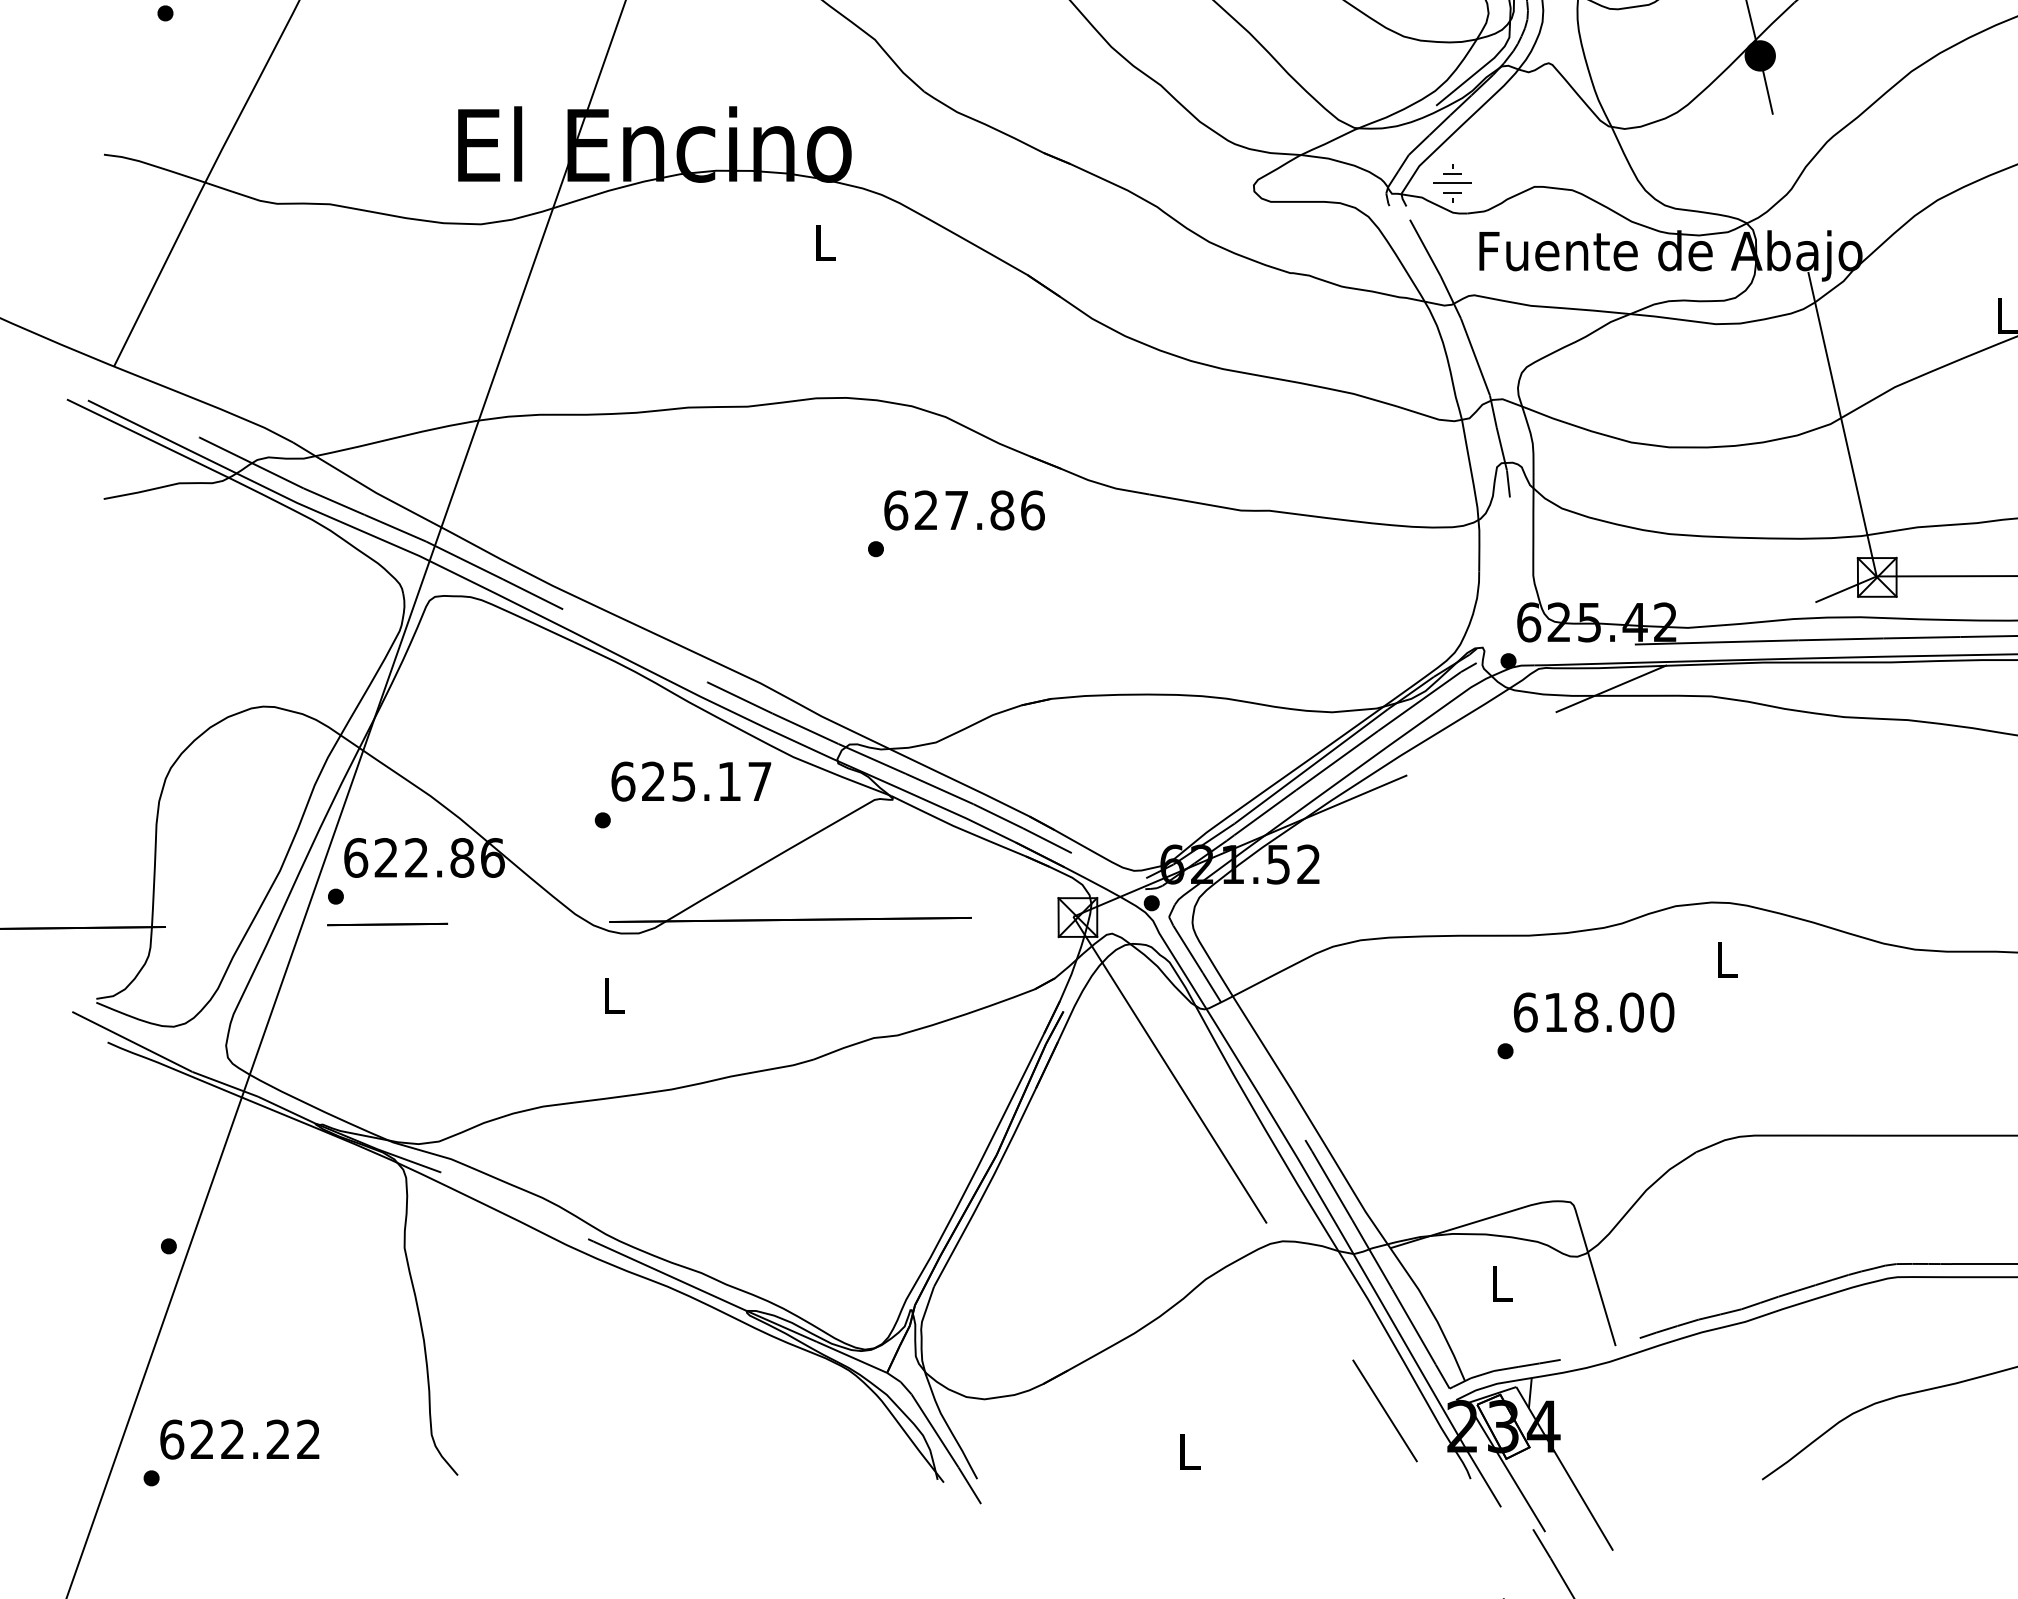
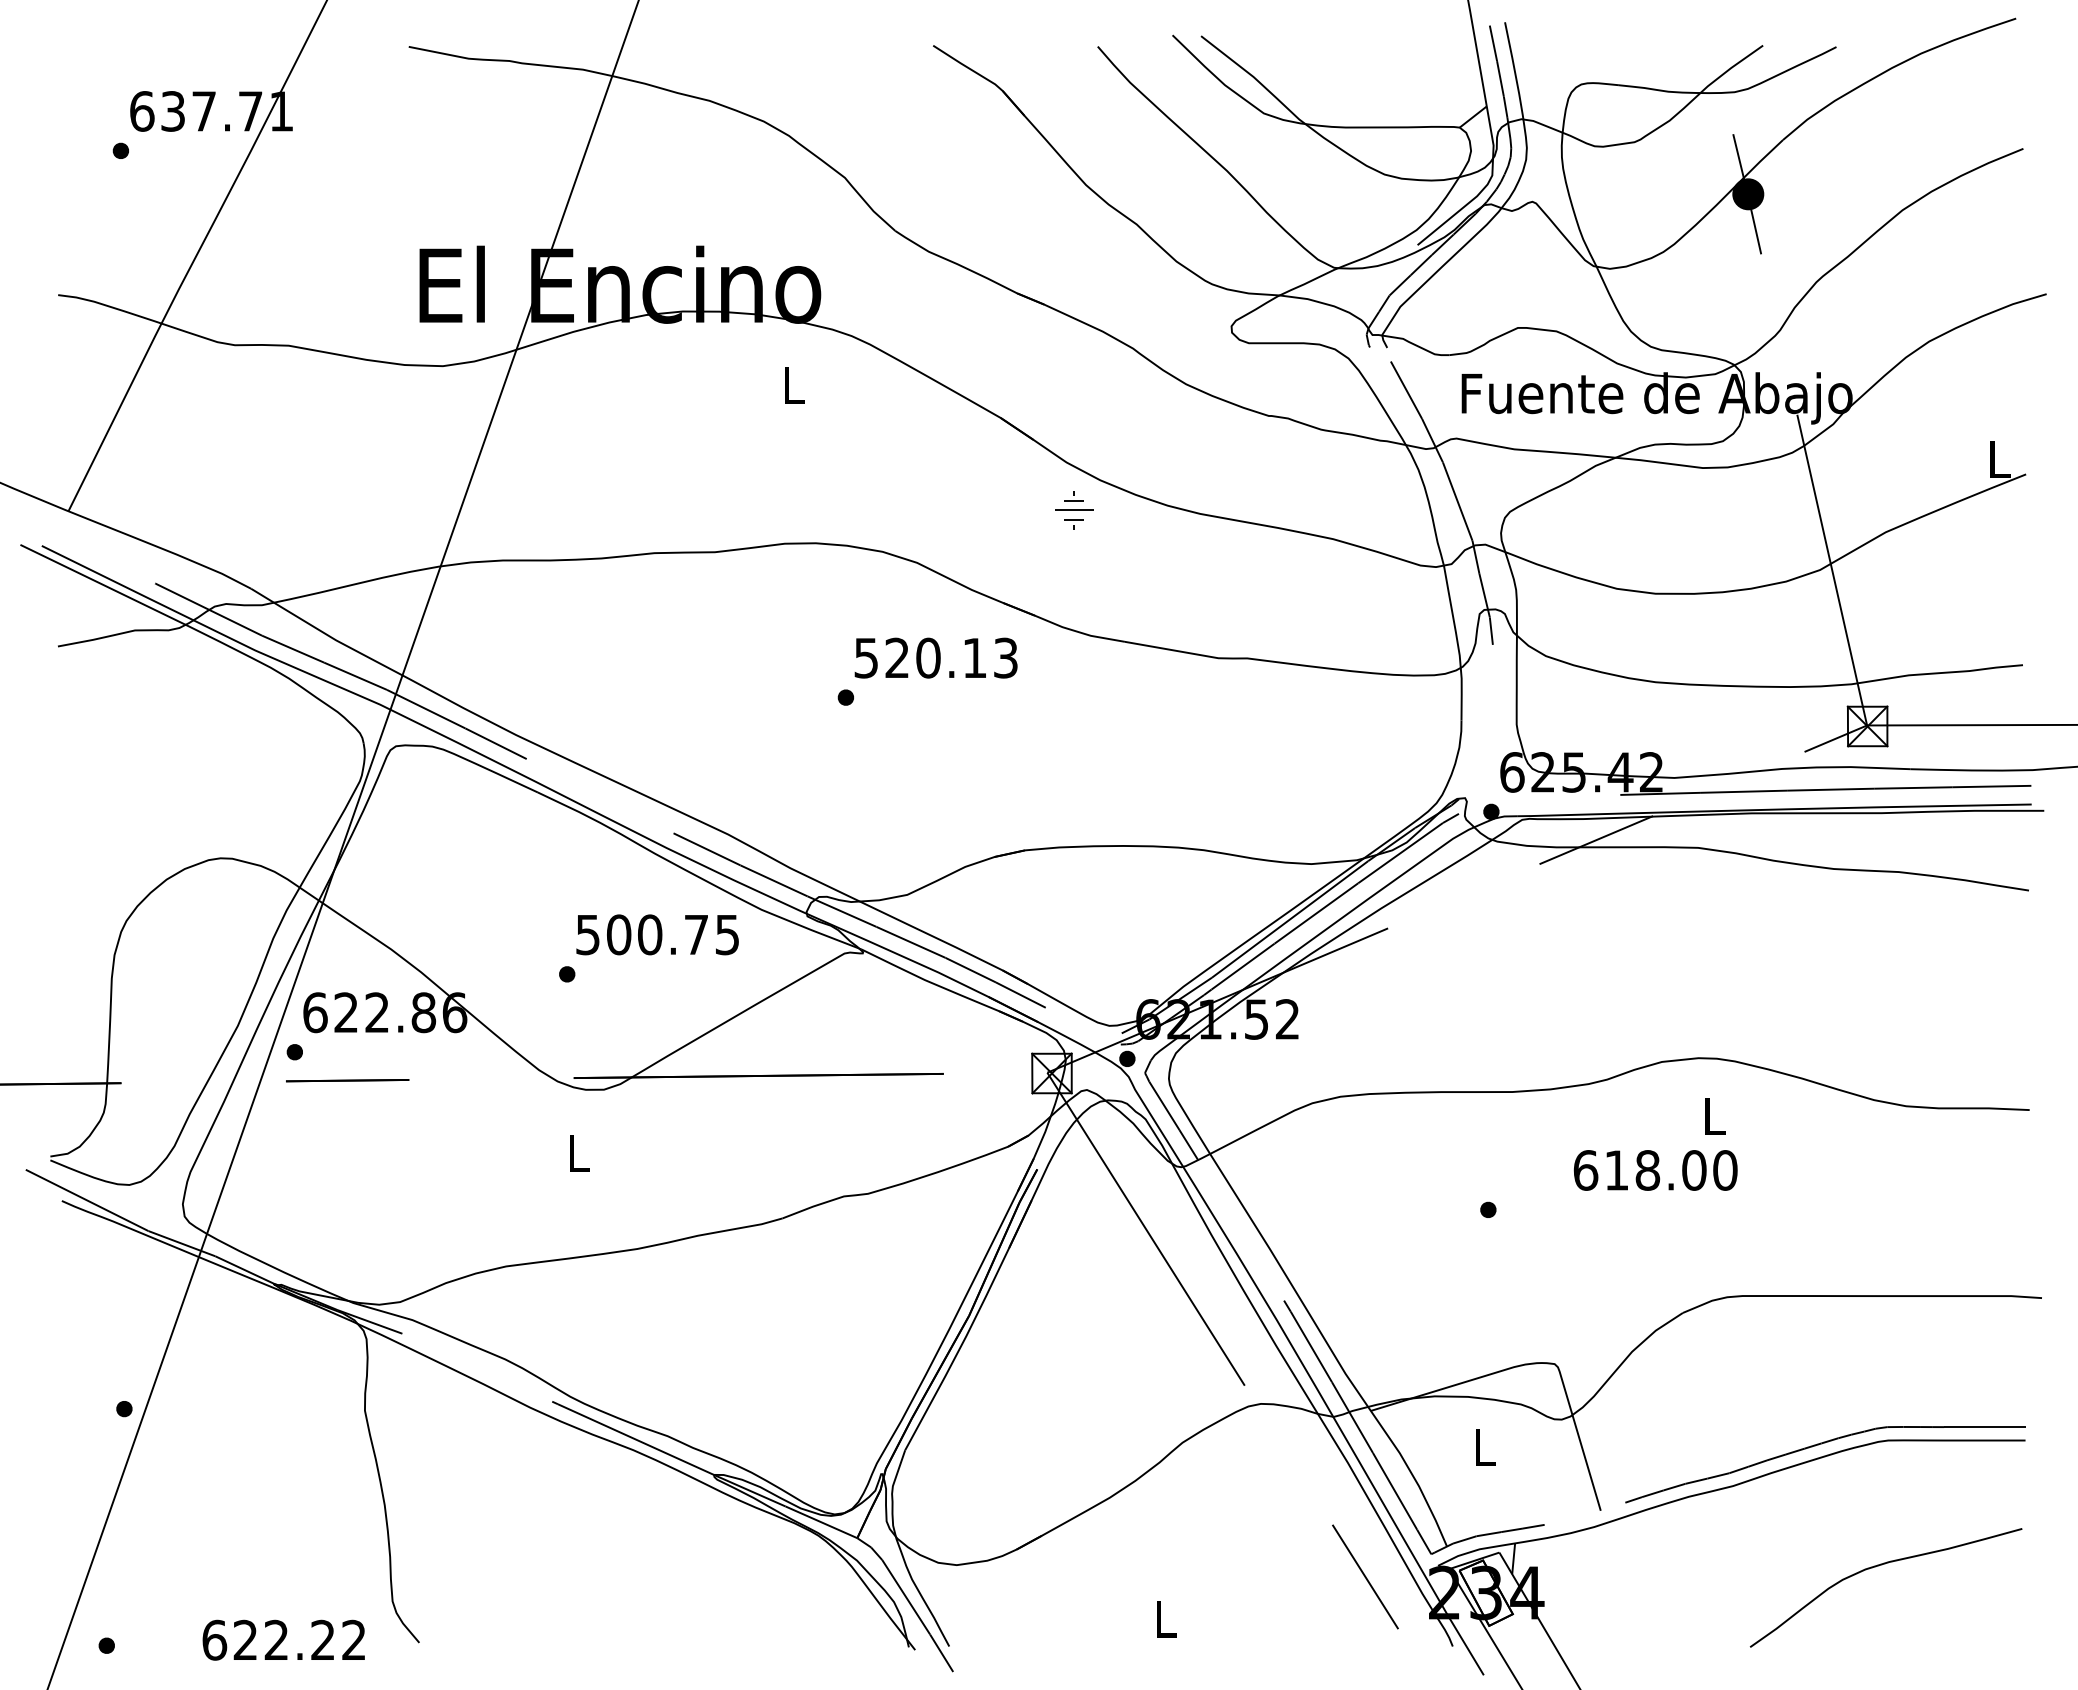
part: (1452, 183) -> (1074, 510), moved
text: (964, 509) -> (936, 657), 627.86 -> 520.13
text: (691, 781) -> (657, 934), 625.17 -> 500.75
text: (1593, 1012) -> (1655, 1170), moved
text: (239, 1438) -> (283, 1639), moved

